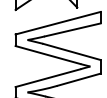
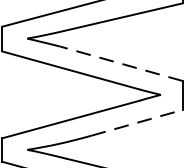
line: (71, 51) -> (120, 62), solid -> dashed
line: (79, 79) -> (137, 122), solid -> dashed

